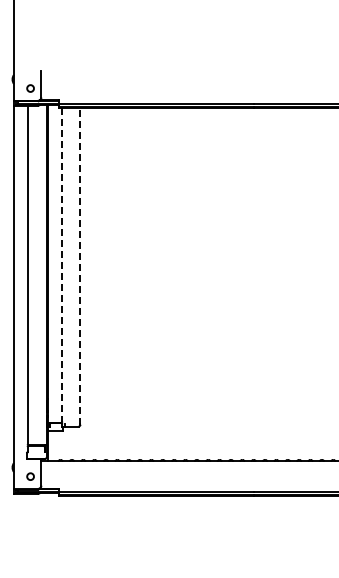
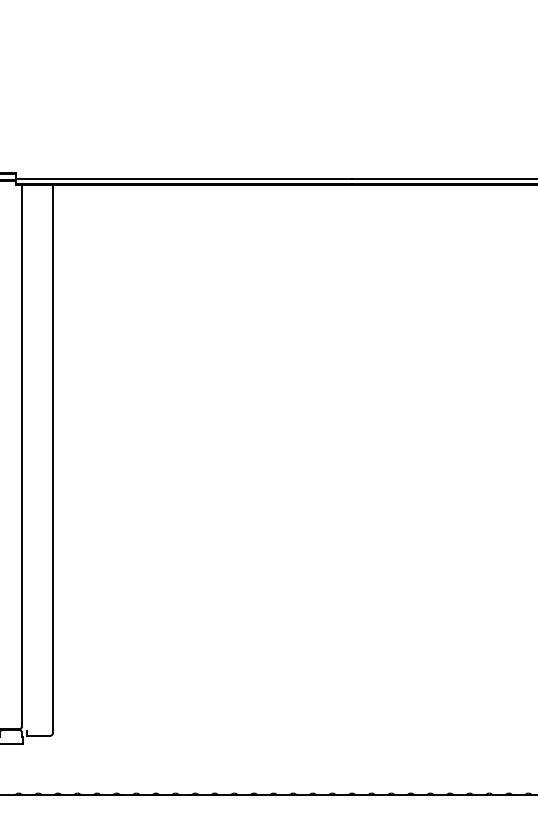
line: (62, 264) -> (22, 456), dashed -> solid
line: (80, 266) -> (53, 459), dashed -> solid

